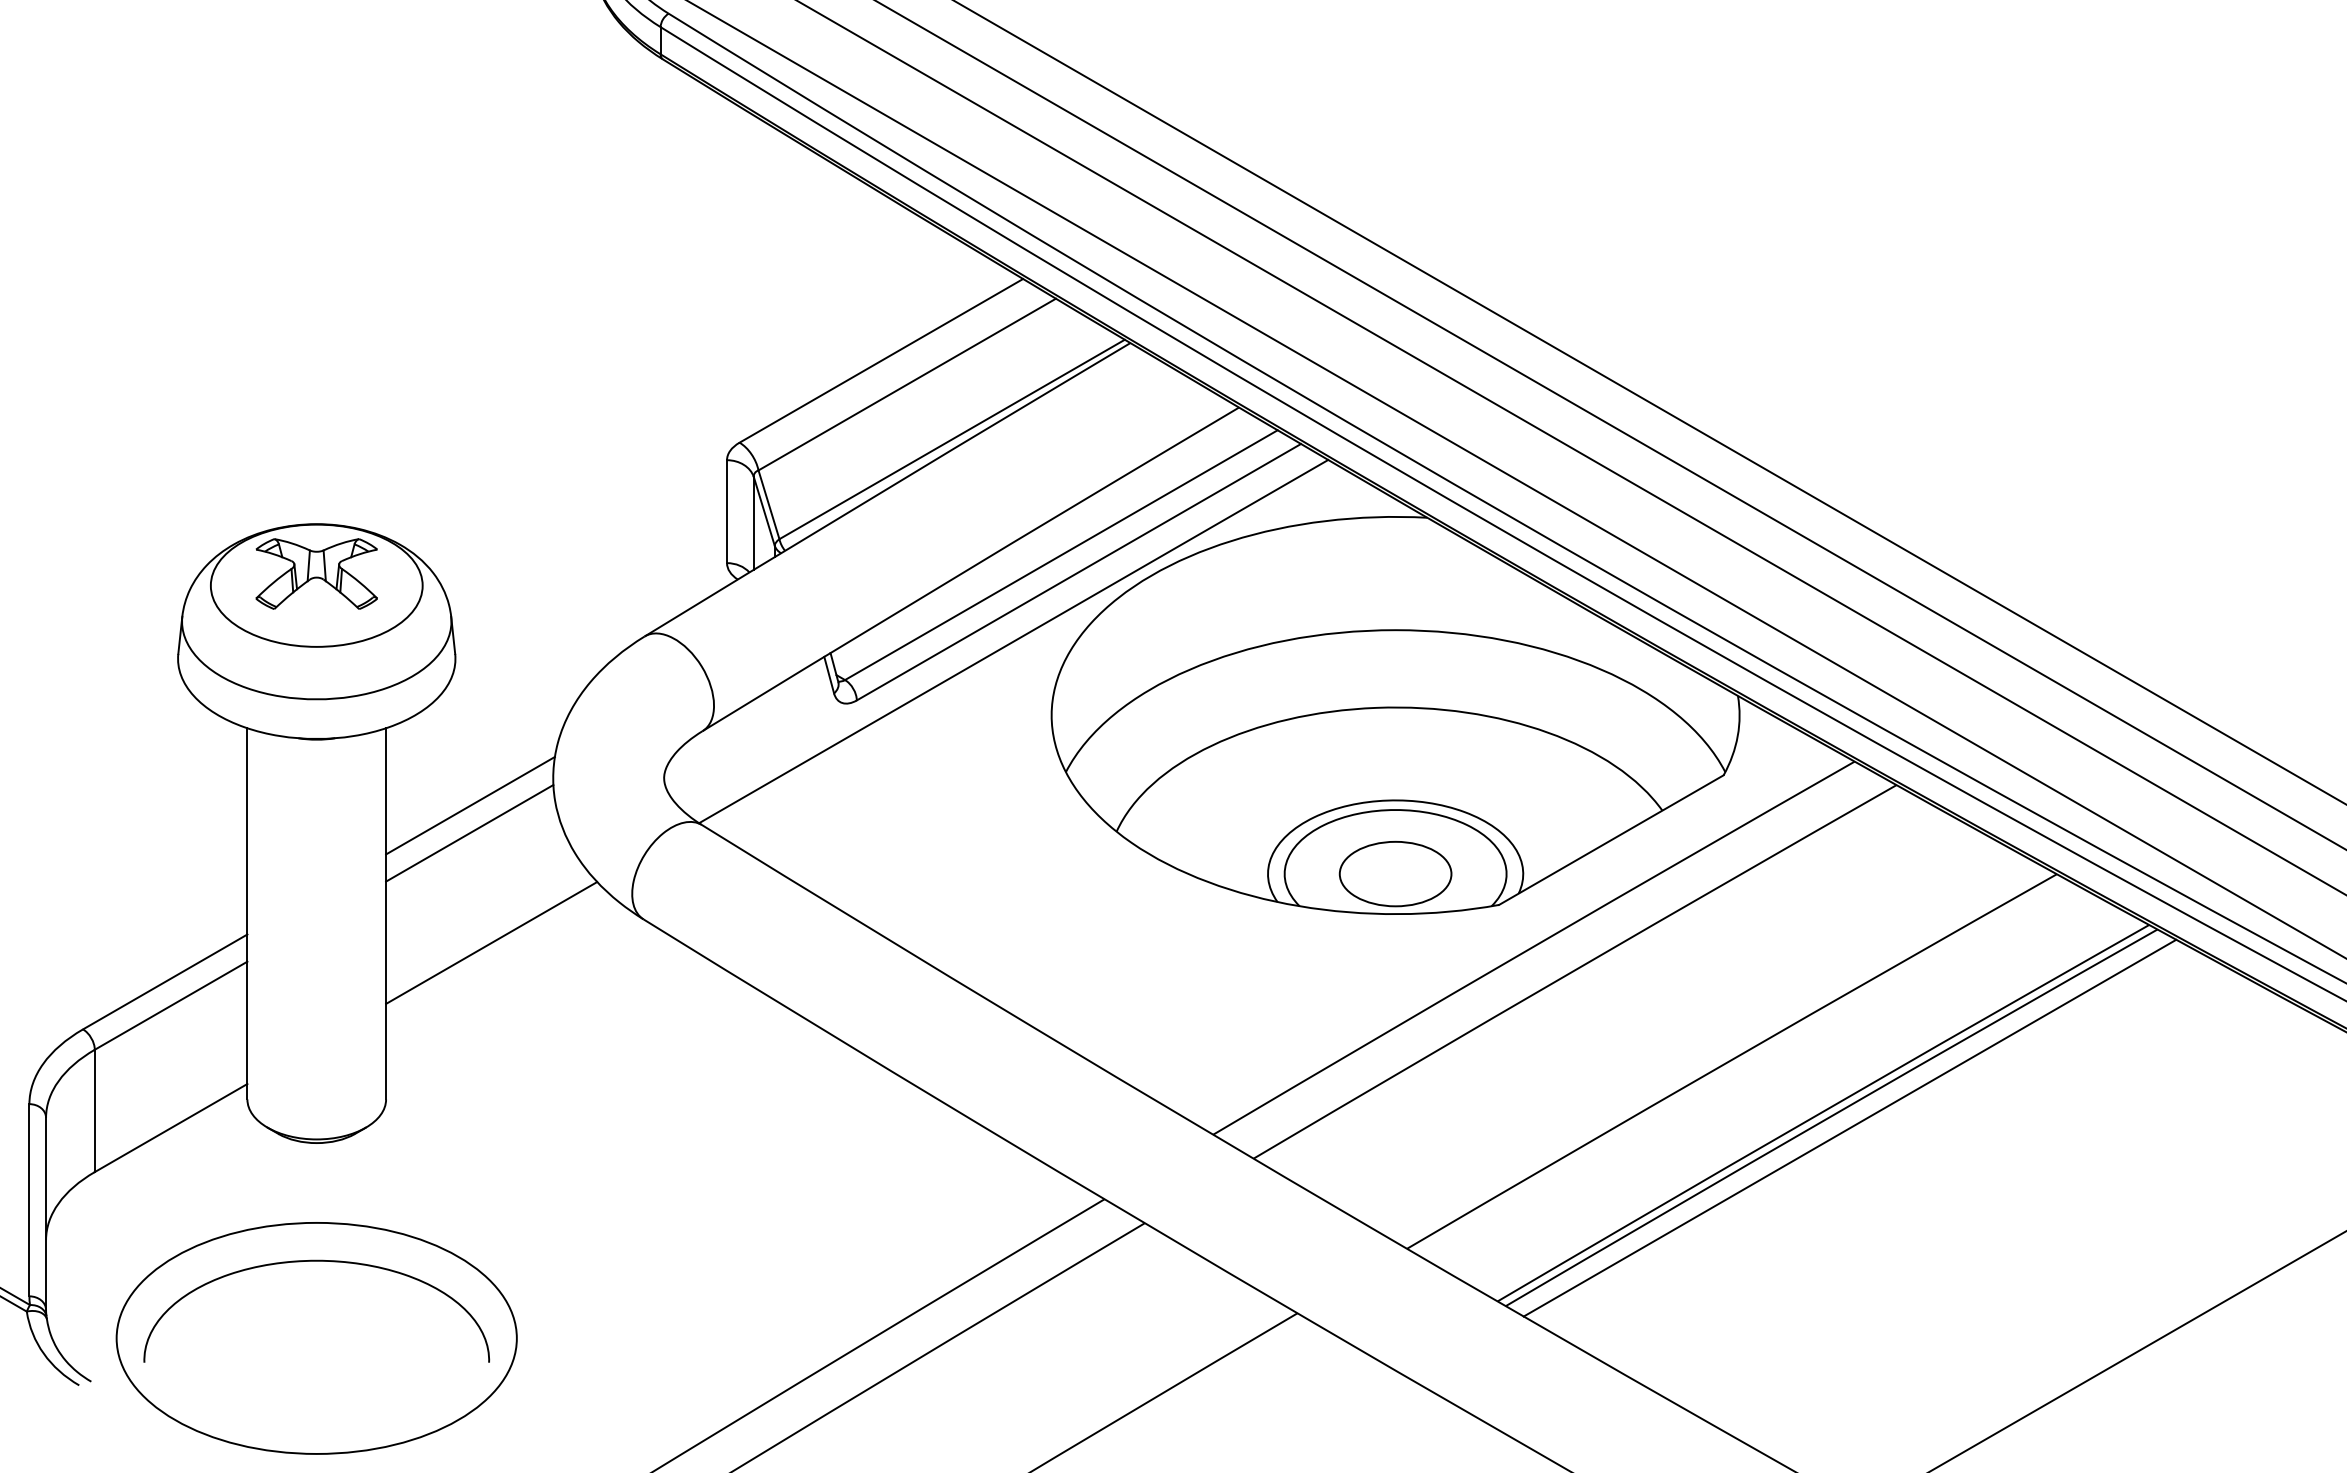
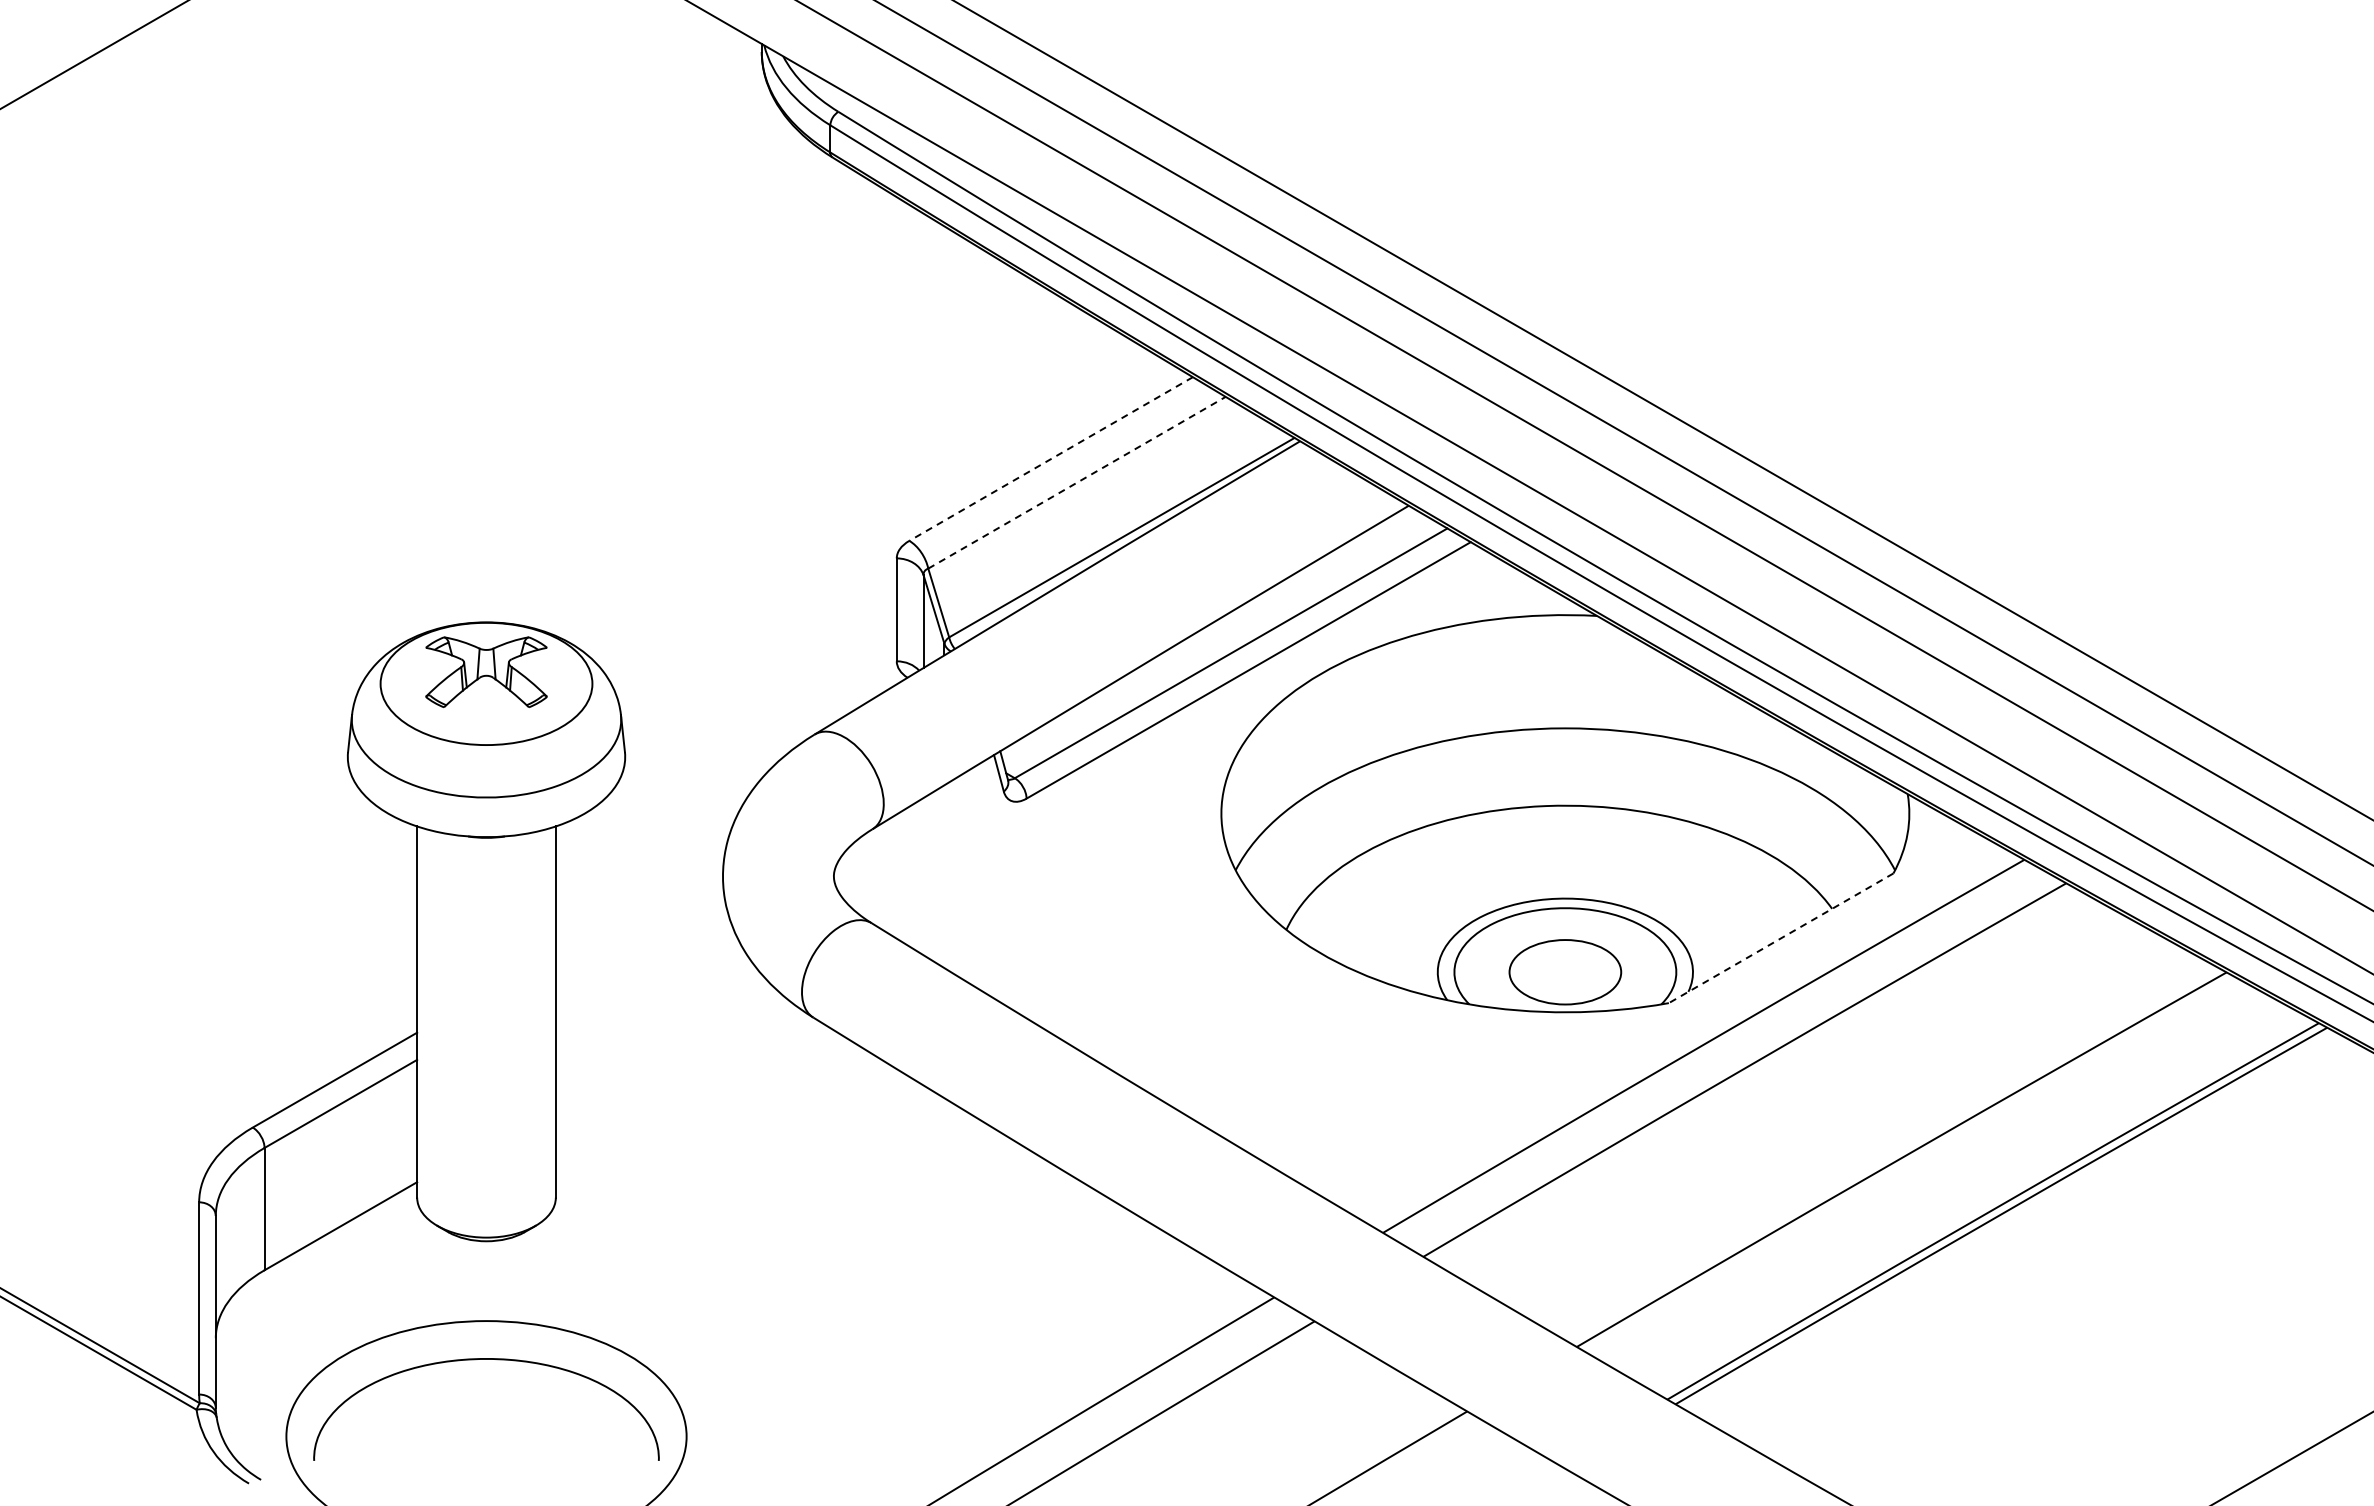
line: (881, 361) -> (1051, 459), solid -> dashed
line: (907, 384) -> (1077, 482), solid -> dashed
line: (1013, 641) -> (1183, 739), removed
line: (469, 805) -> (639, 903), removed
line: (469, 833) -> (639, 931), removed
line: (1611, 840) -> (1781, 938), solid -> dashed
line: (490, 943) -> (660, 1041), removed
line: (1849, 1128) -> (2019, 1226), removed

